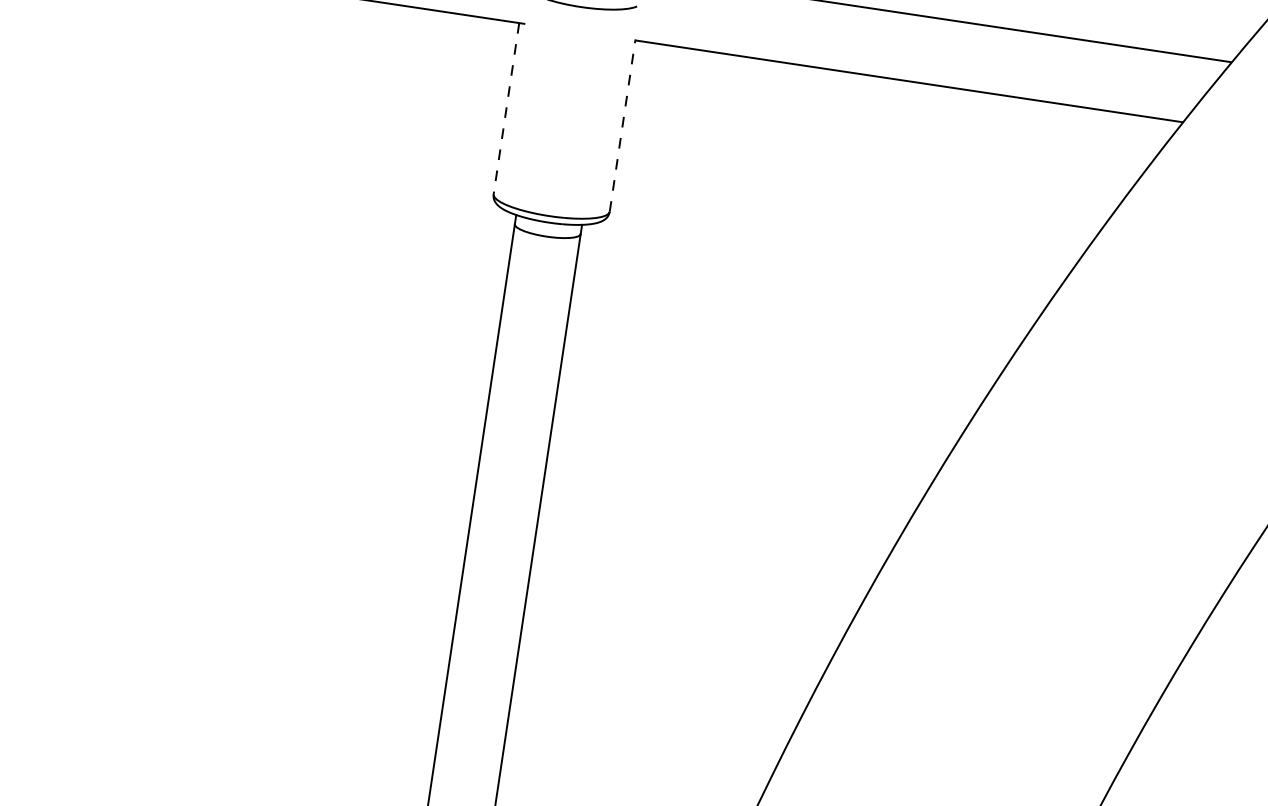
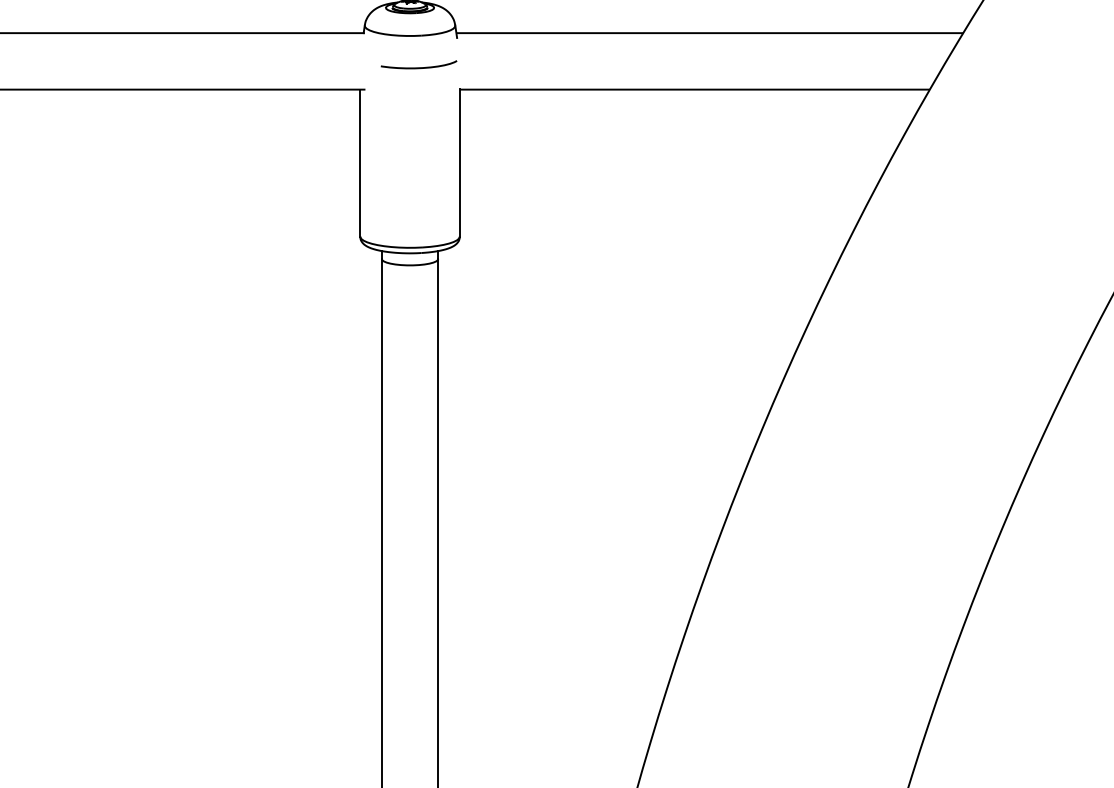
line: (506, 109) -> (360, 163), dashed -> solid
line: (622, 125) -> (459, 162), dashed -> solid

